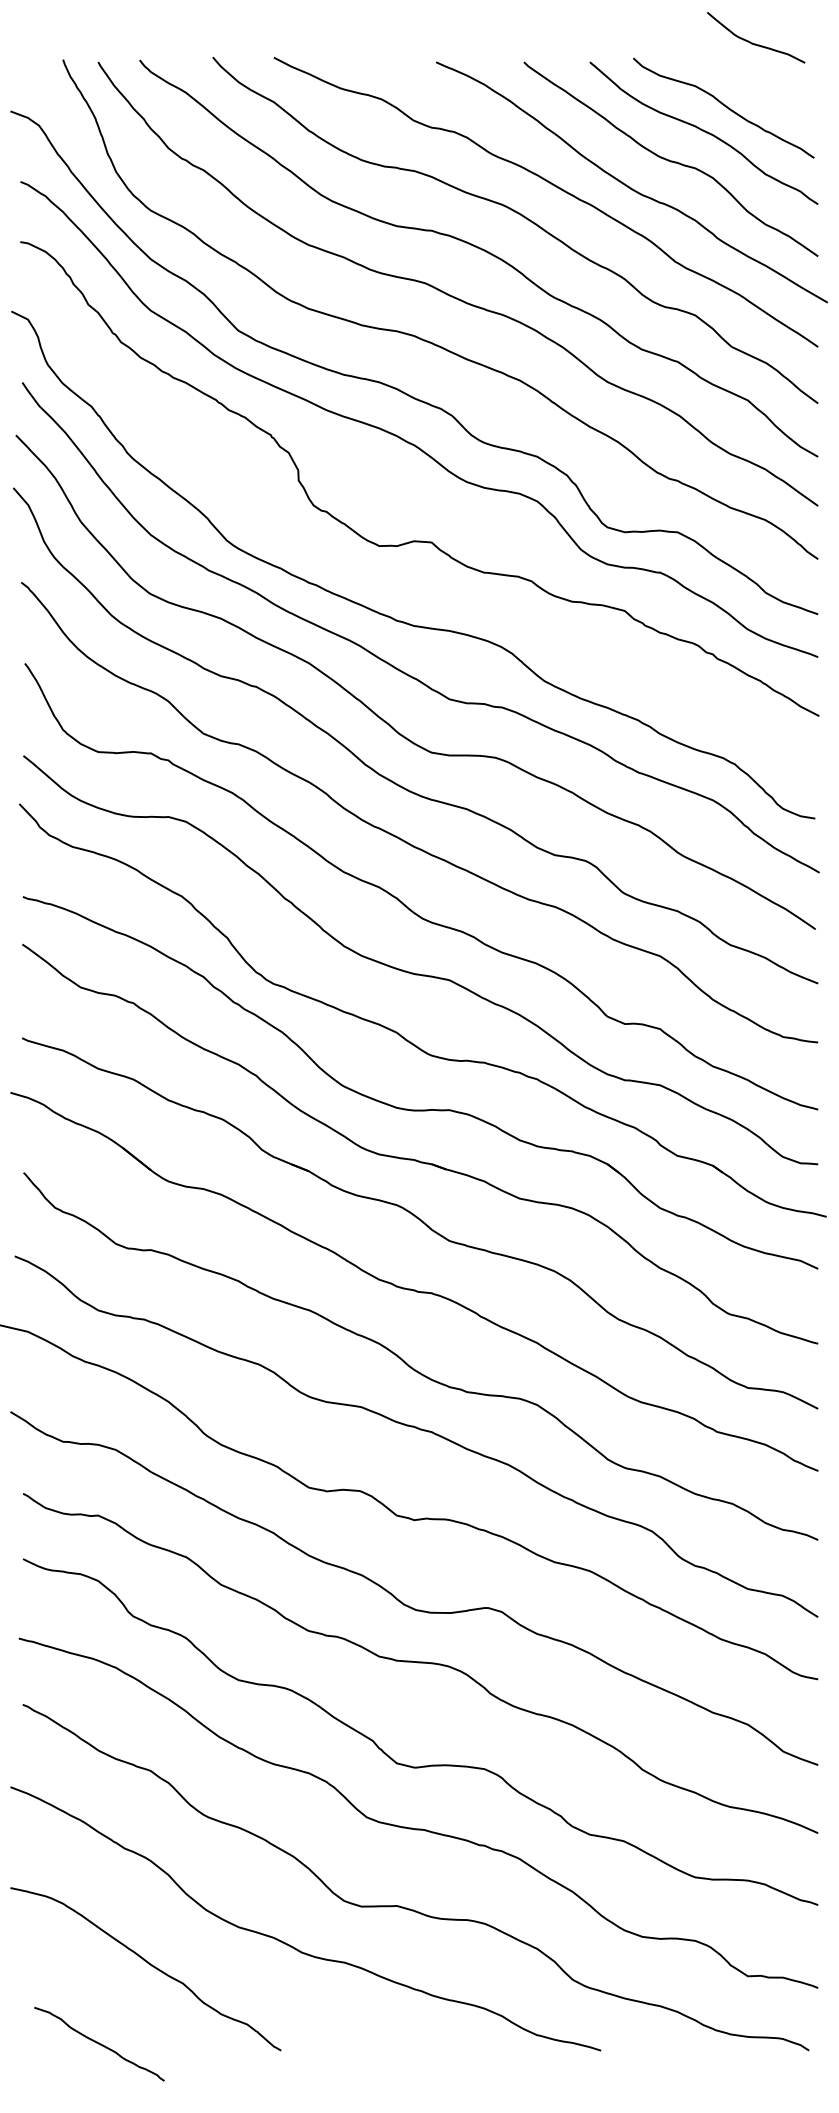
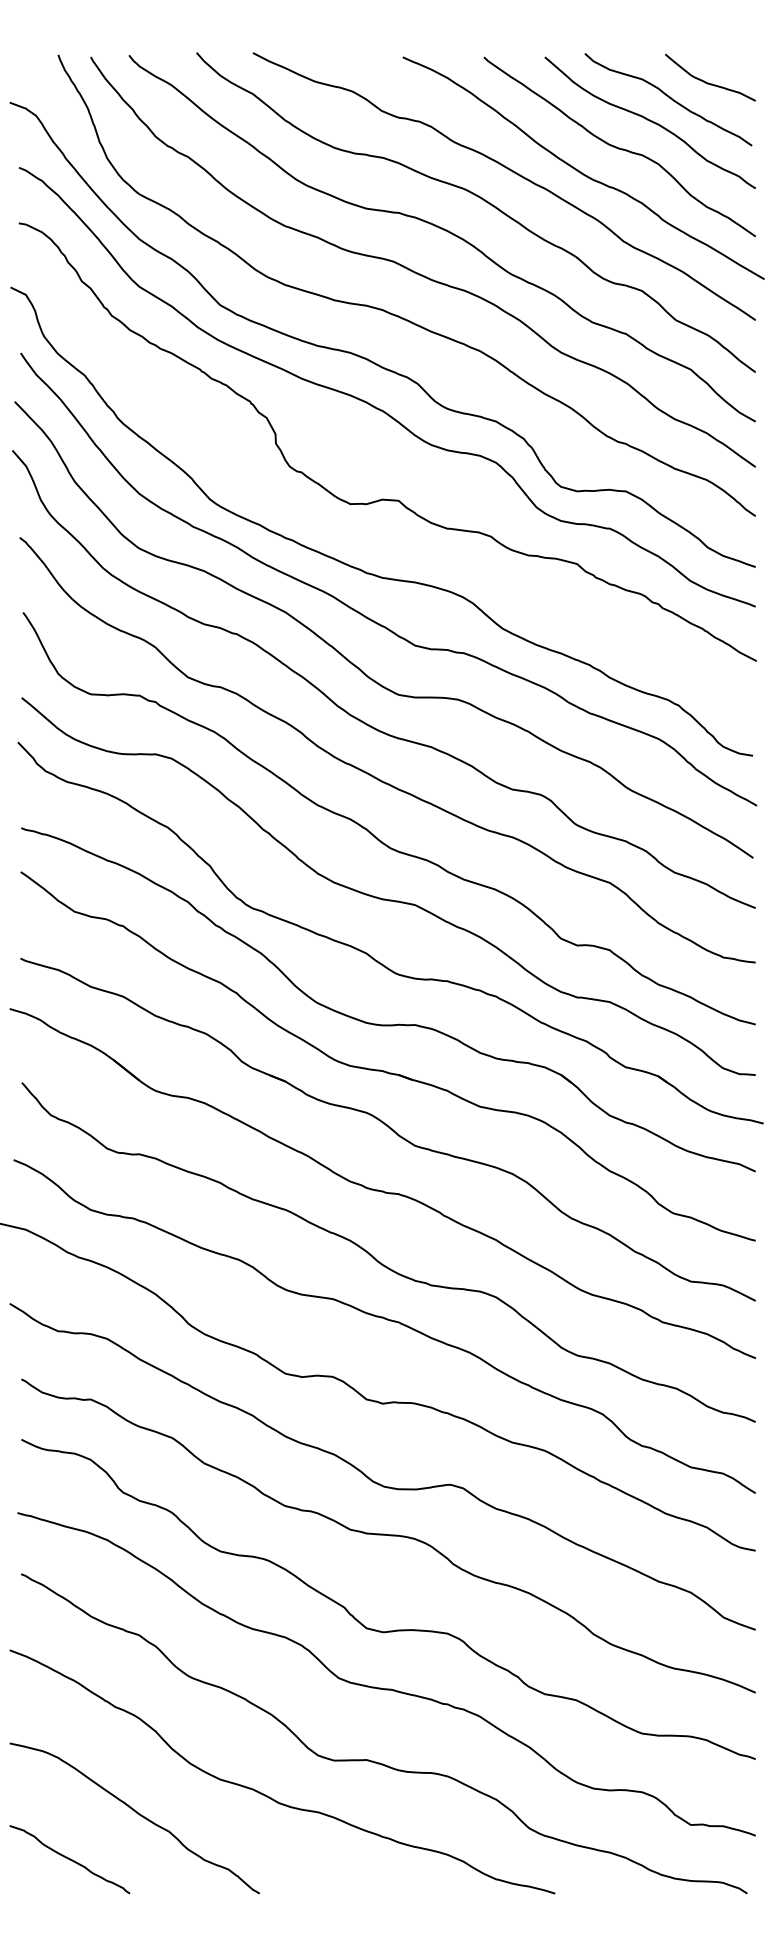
curve: (754, 42) -> (708, 82), moved
curve: (98, 2044) -> (69, 1859), moved

